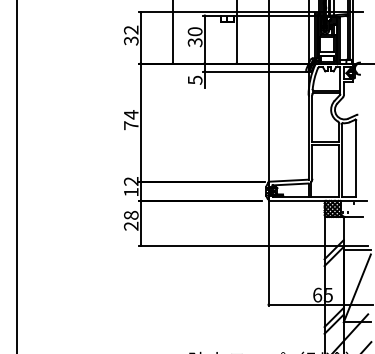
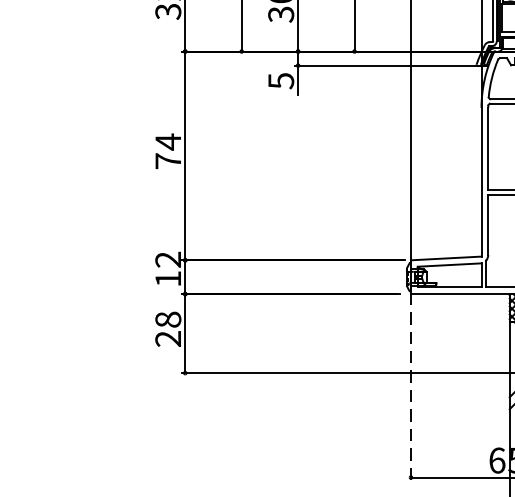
line: (268, 253) -> (410, 387), solid -> dashed

